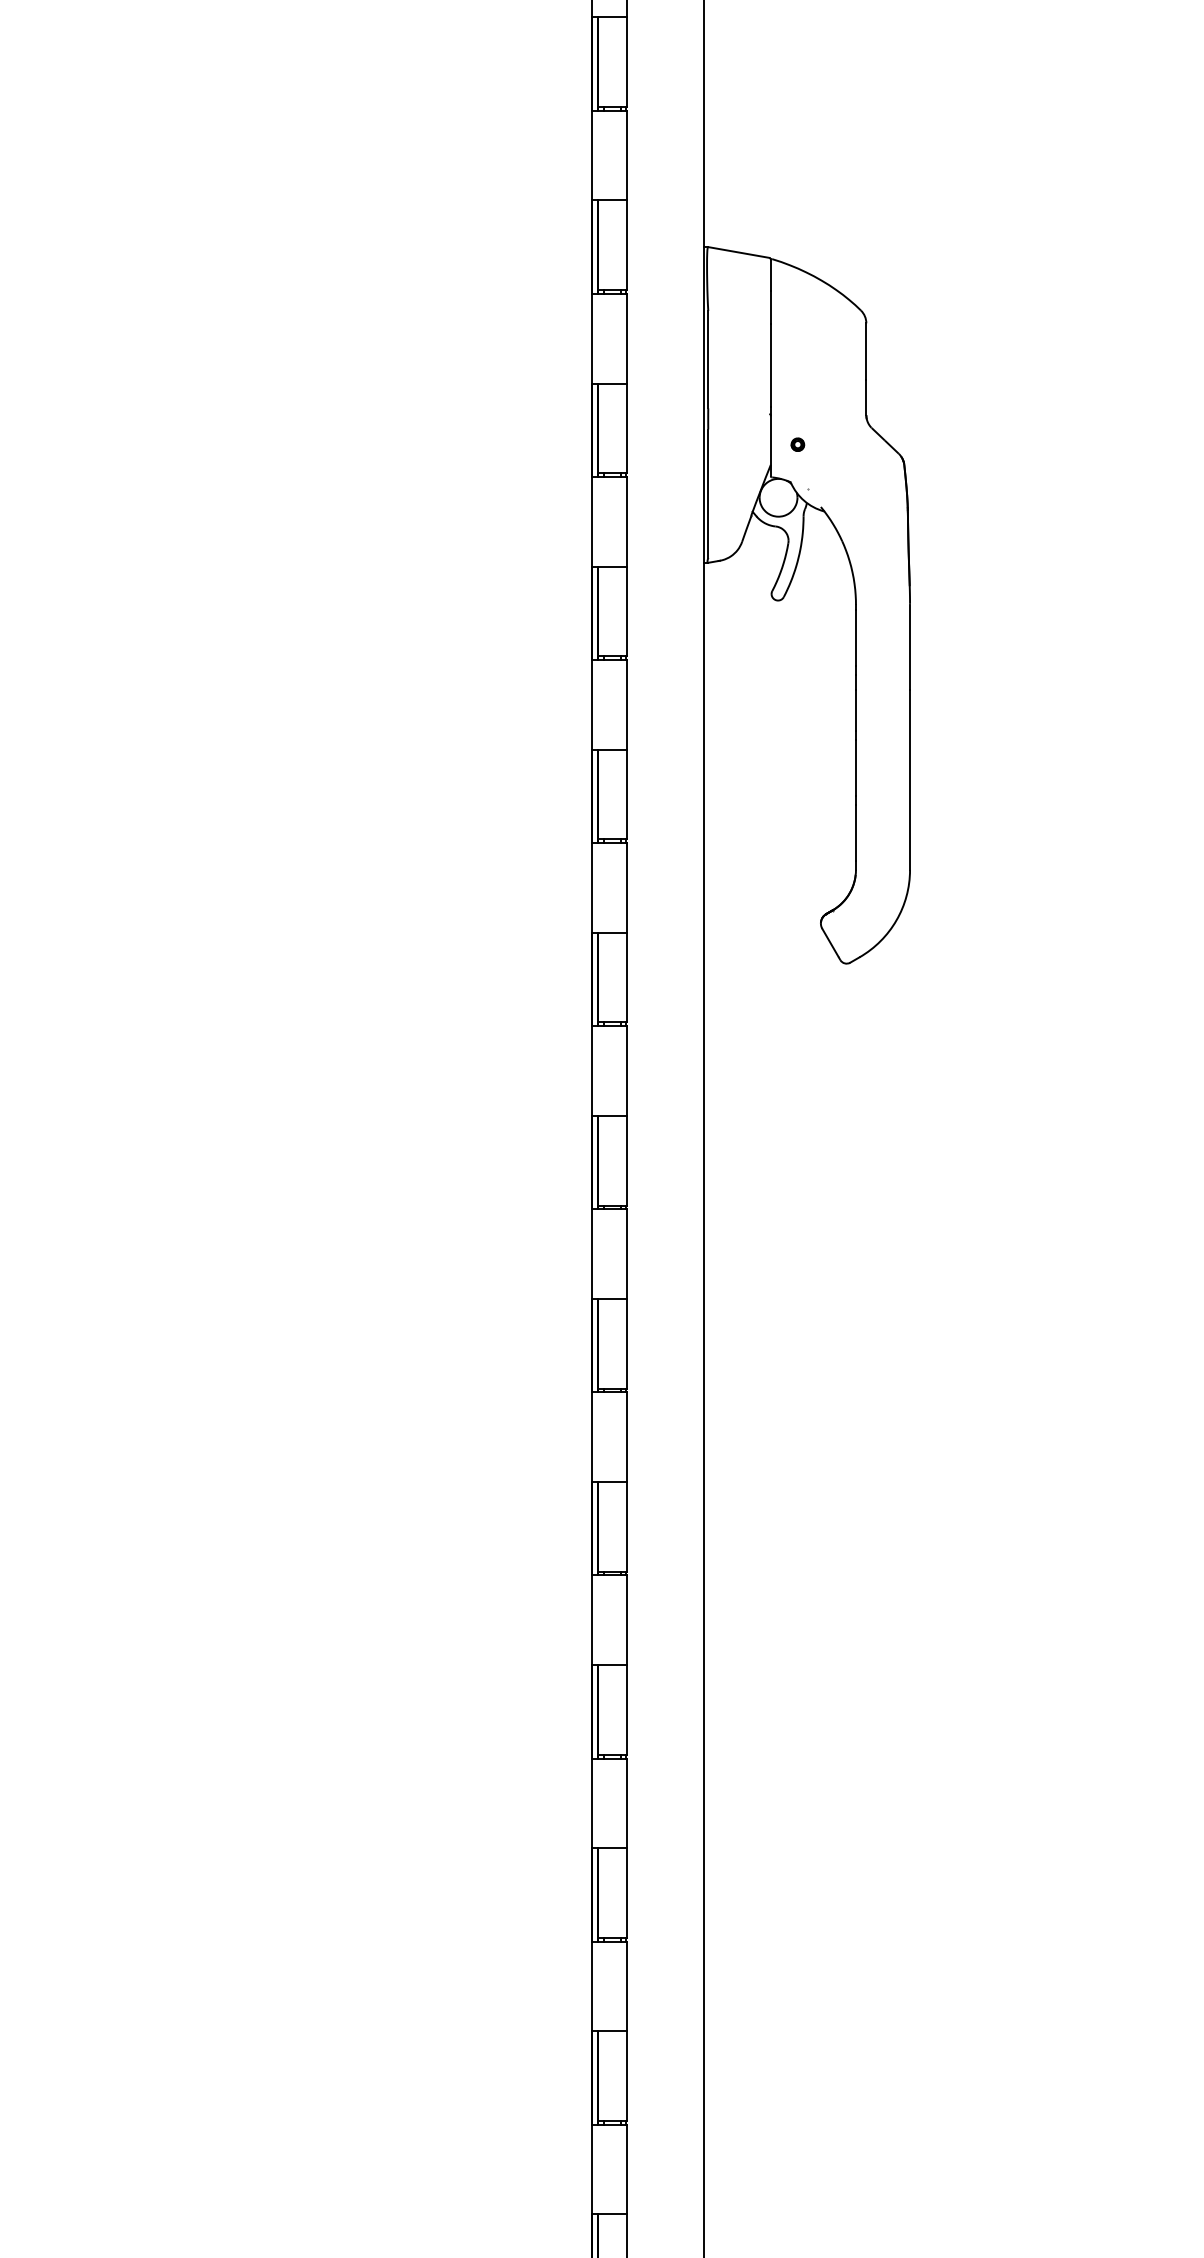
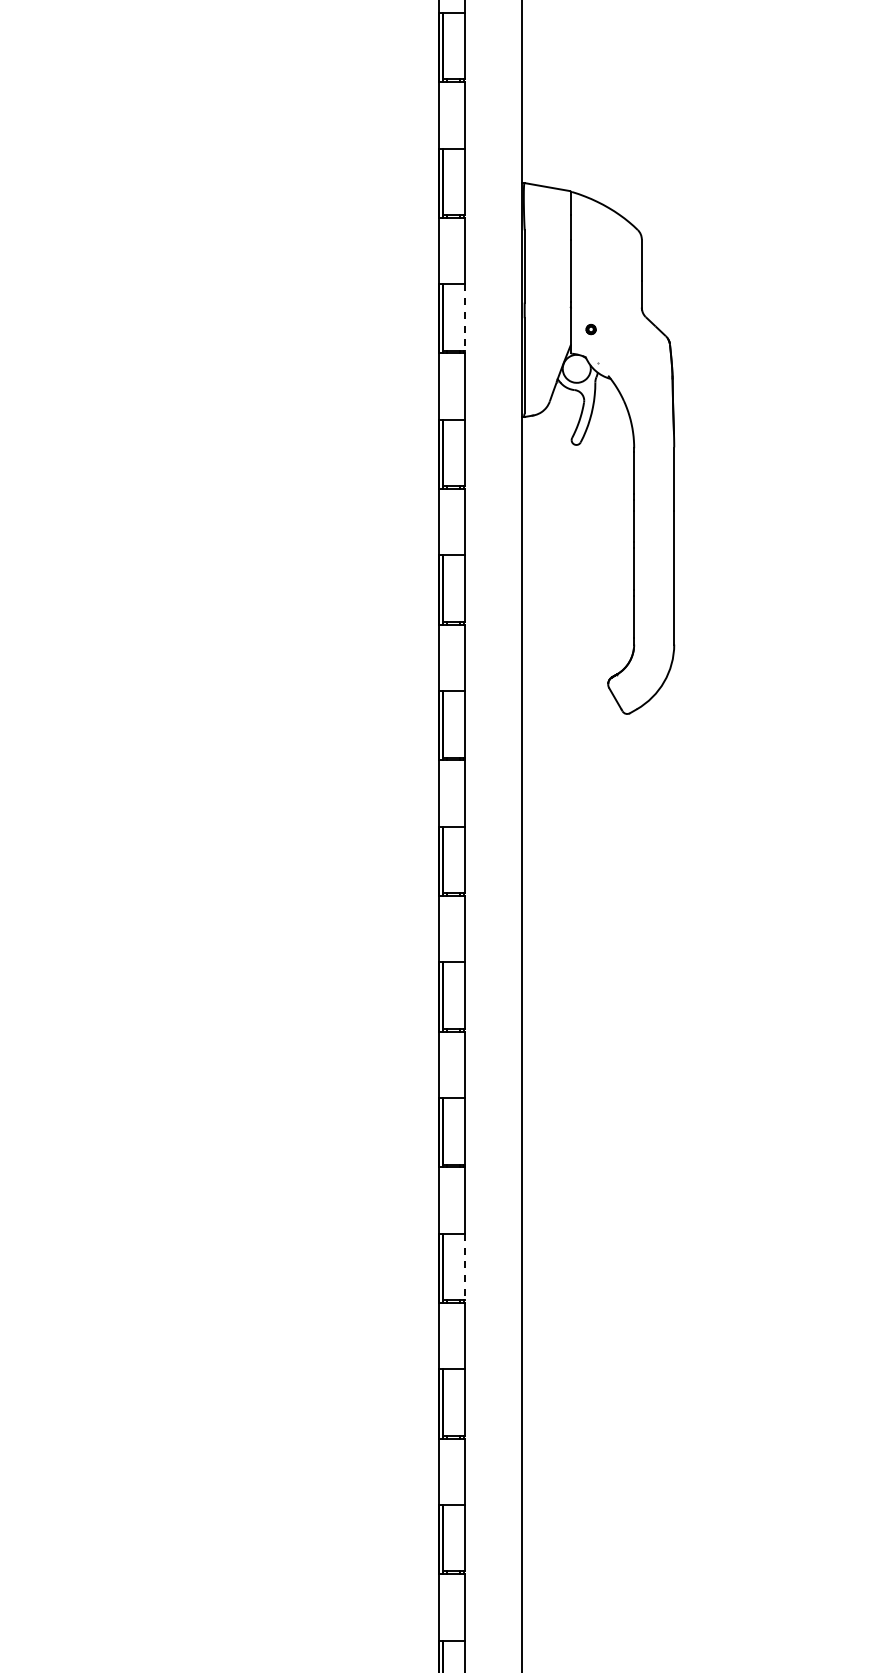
line: (626, 428) -> (464, 317), solid -> dashed
line: (626, 1710) -> (464, 1267), solid -> dashed

